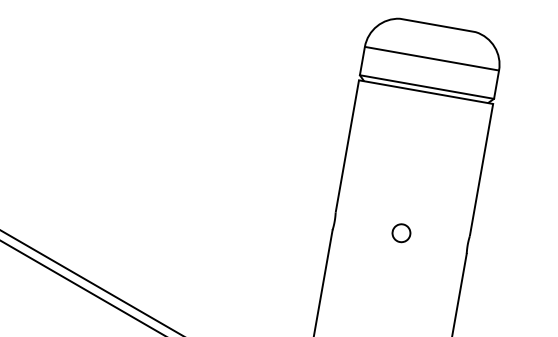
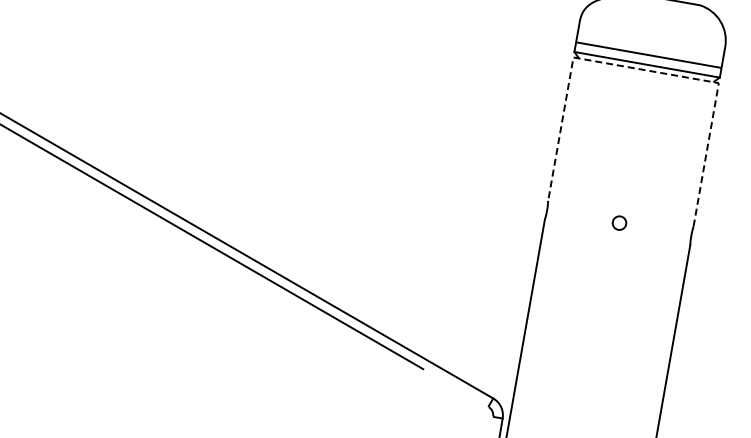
line: (431, 58) -> (648, 54), moved
line: (426, 92) -> (646, 70), solid -> dashed
part: (401, 232) -> (619, 222), size x0.7

